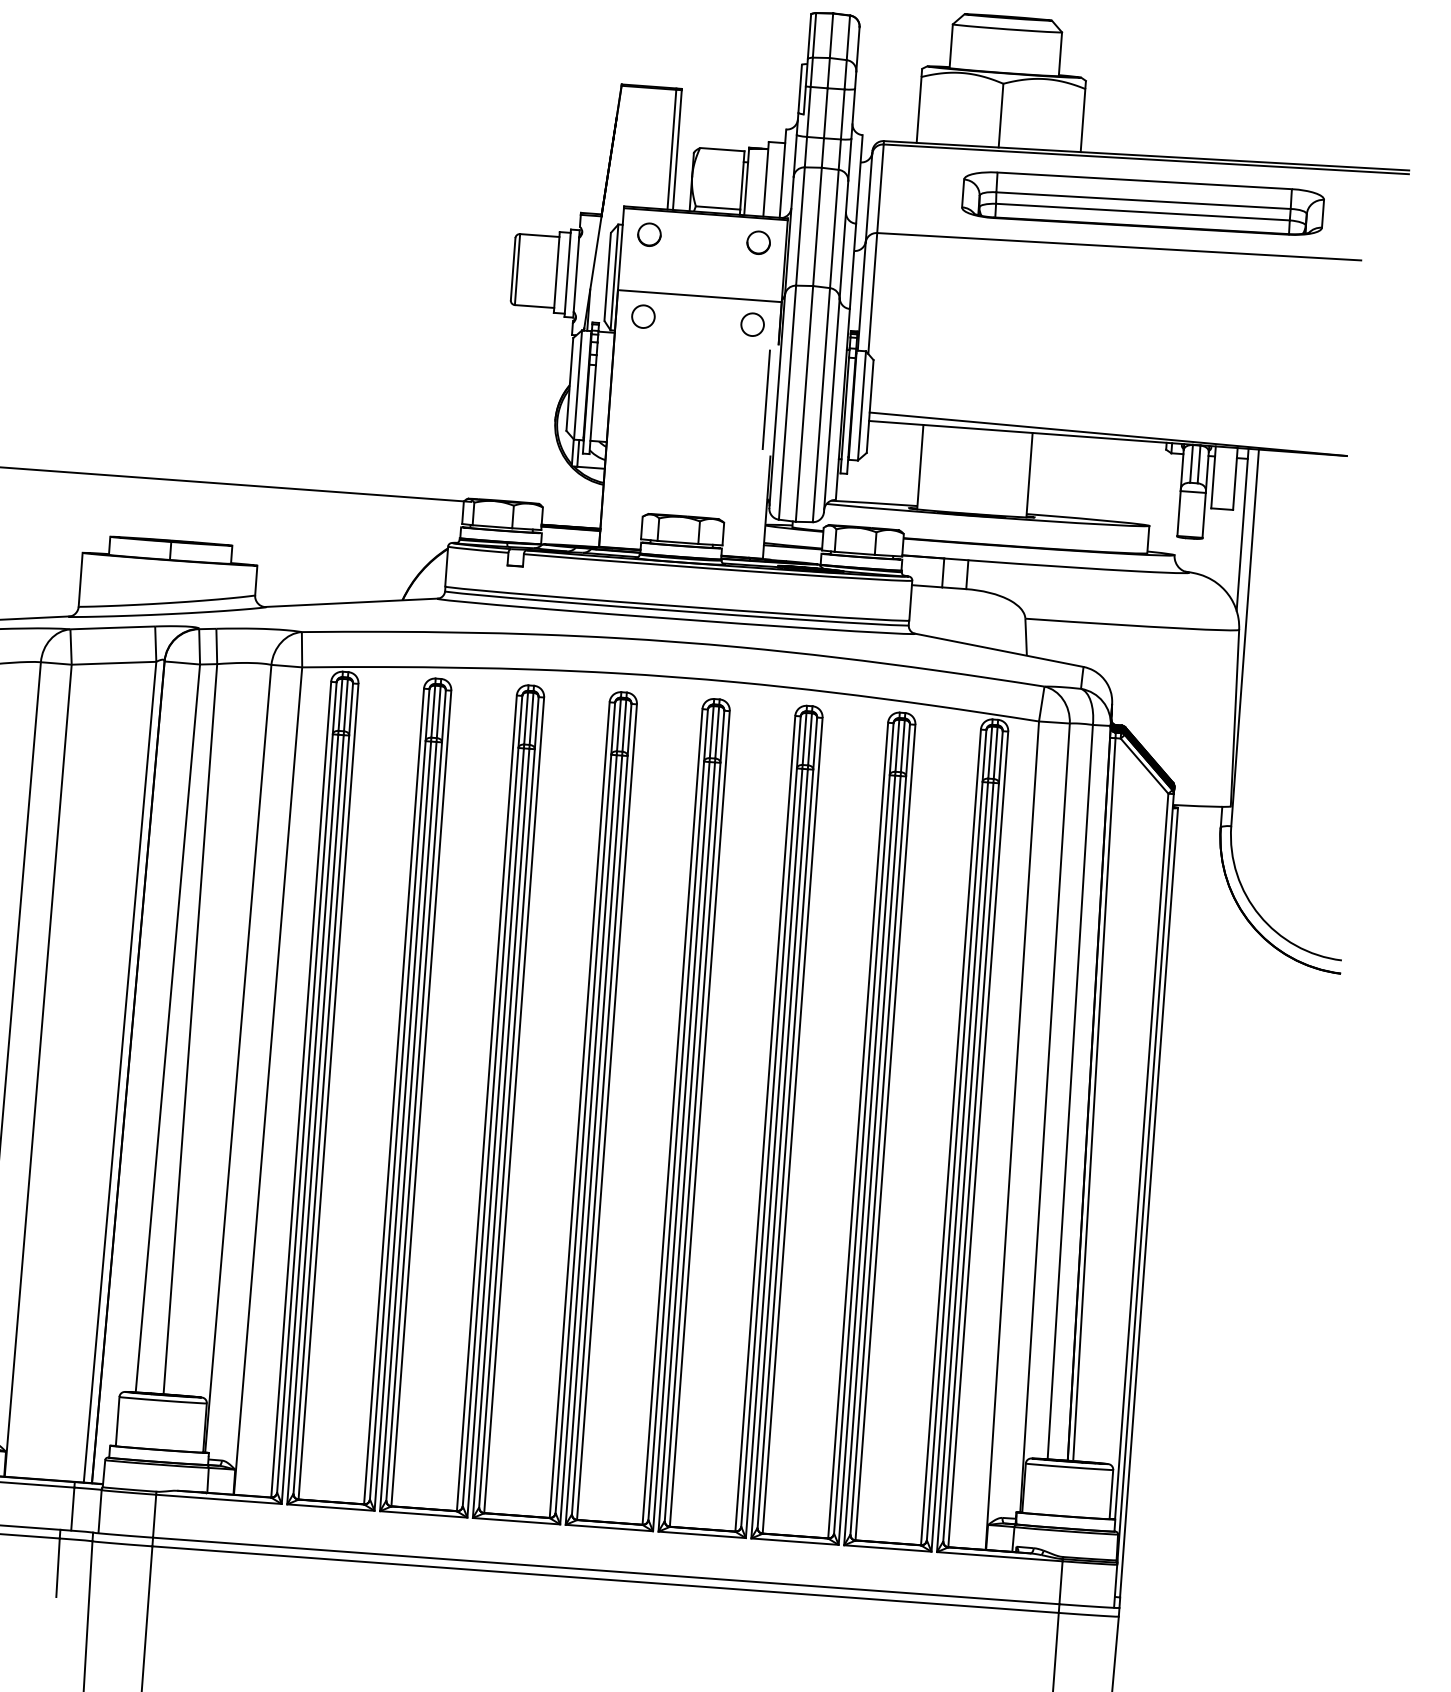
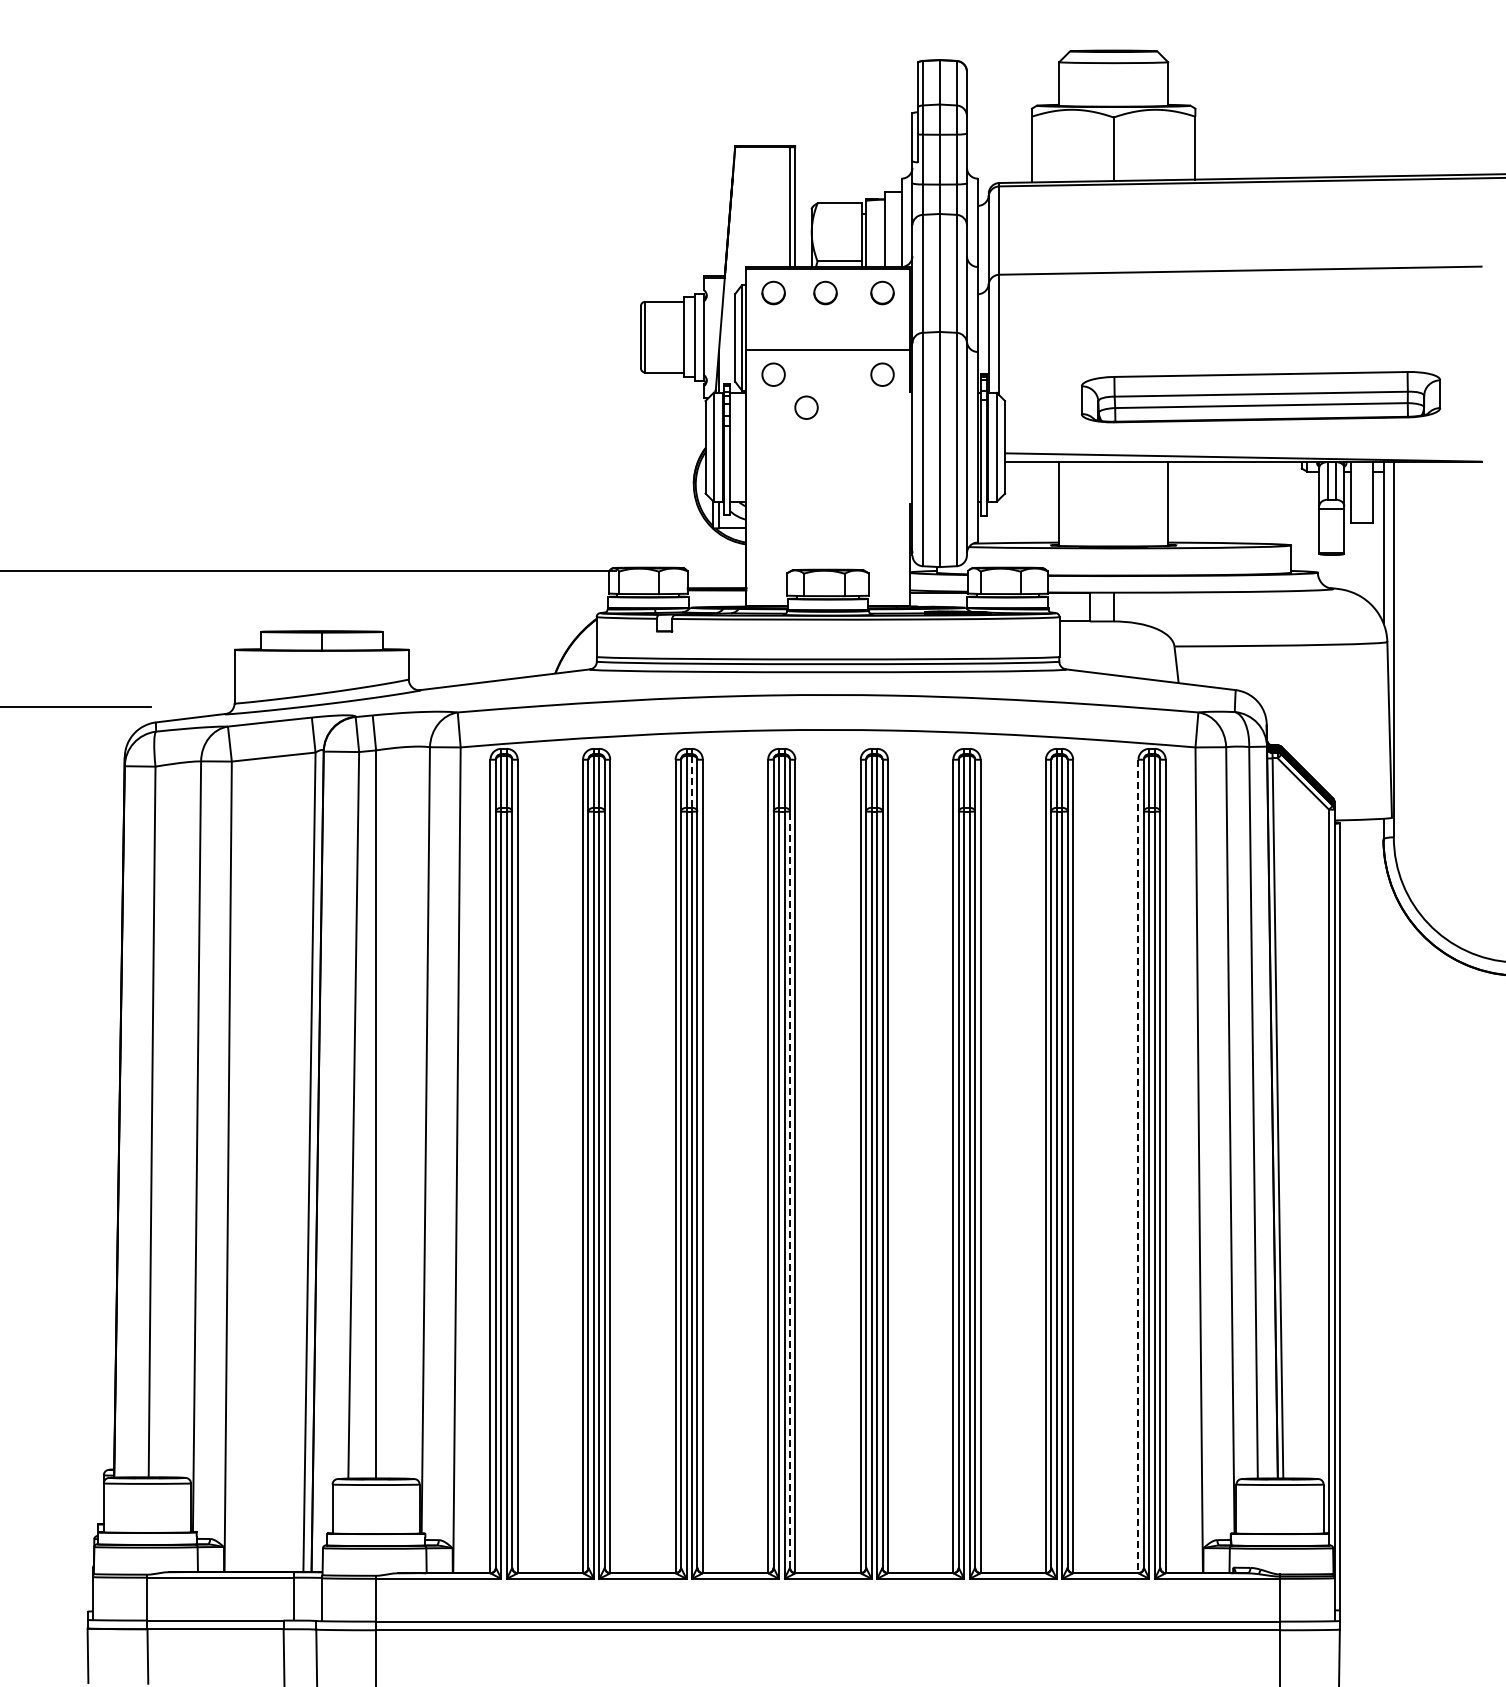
part: (1142, 203) -> (1260, 397), moved
part: (701, 238) -> (825, 292), added
part: (674, 351) -> (806, 407), added
line: (766, 400) -> (901, 448), removed
line: (531, 718) -> (691, 781), solid -> dashed
line: (599, 1134) -> (789, 1189), solid -> dashed
line: (951, 1137) -> (1138, 1166), solid -> dashed

